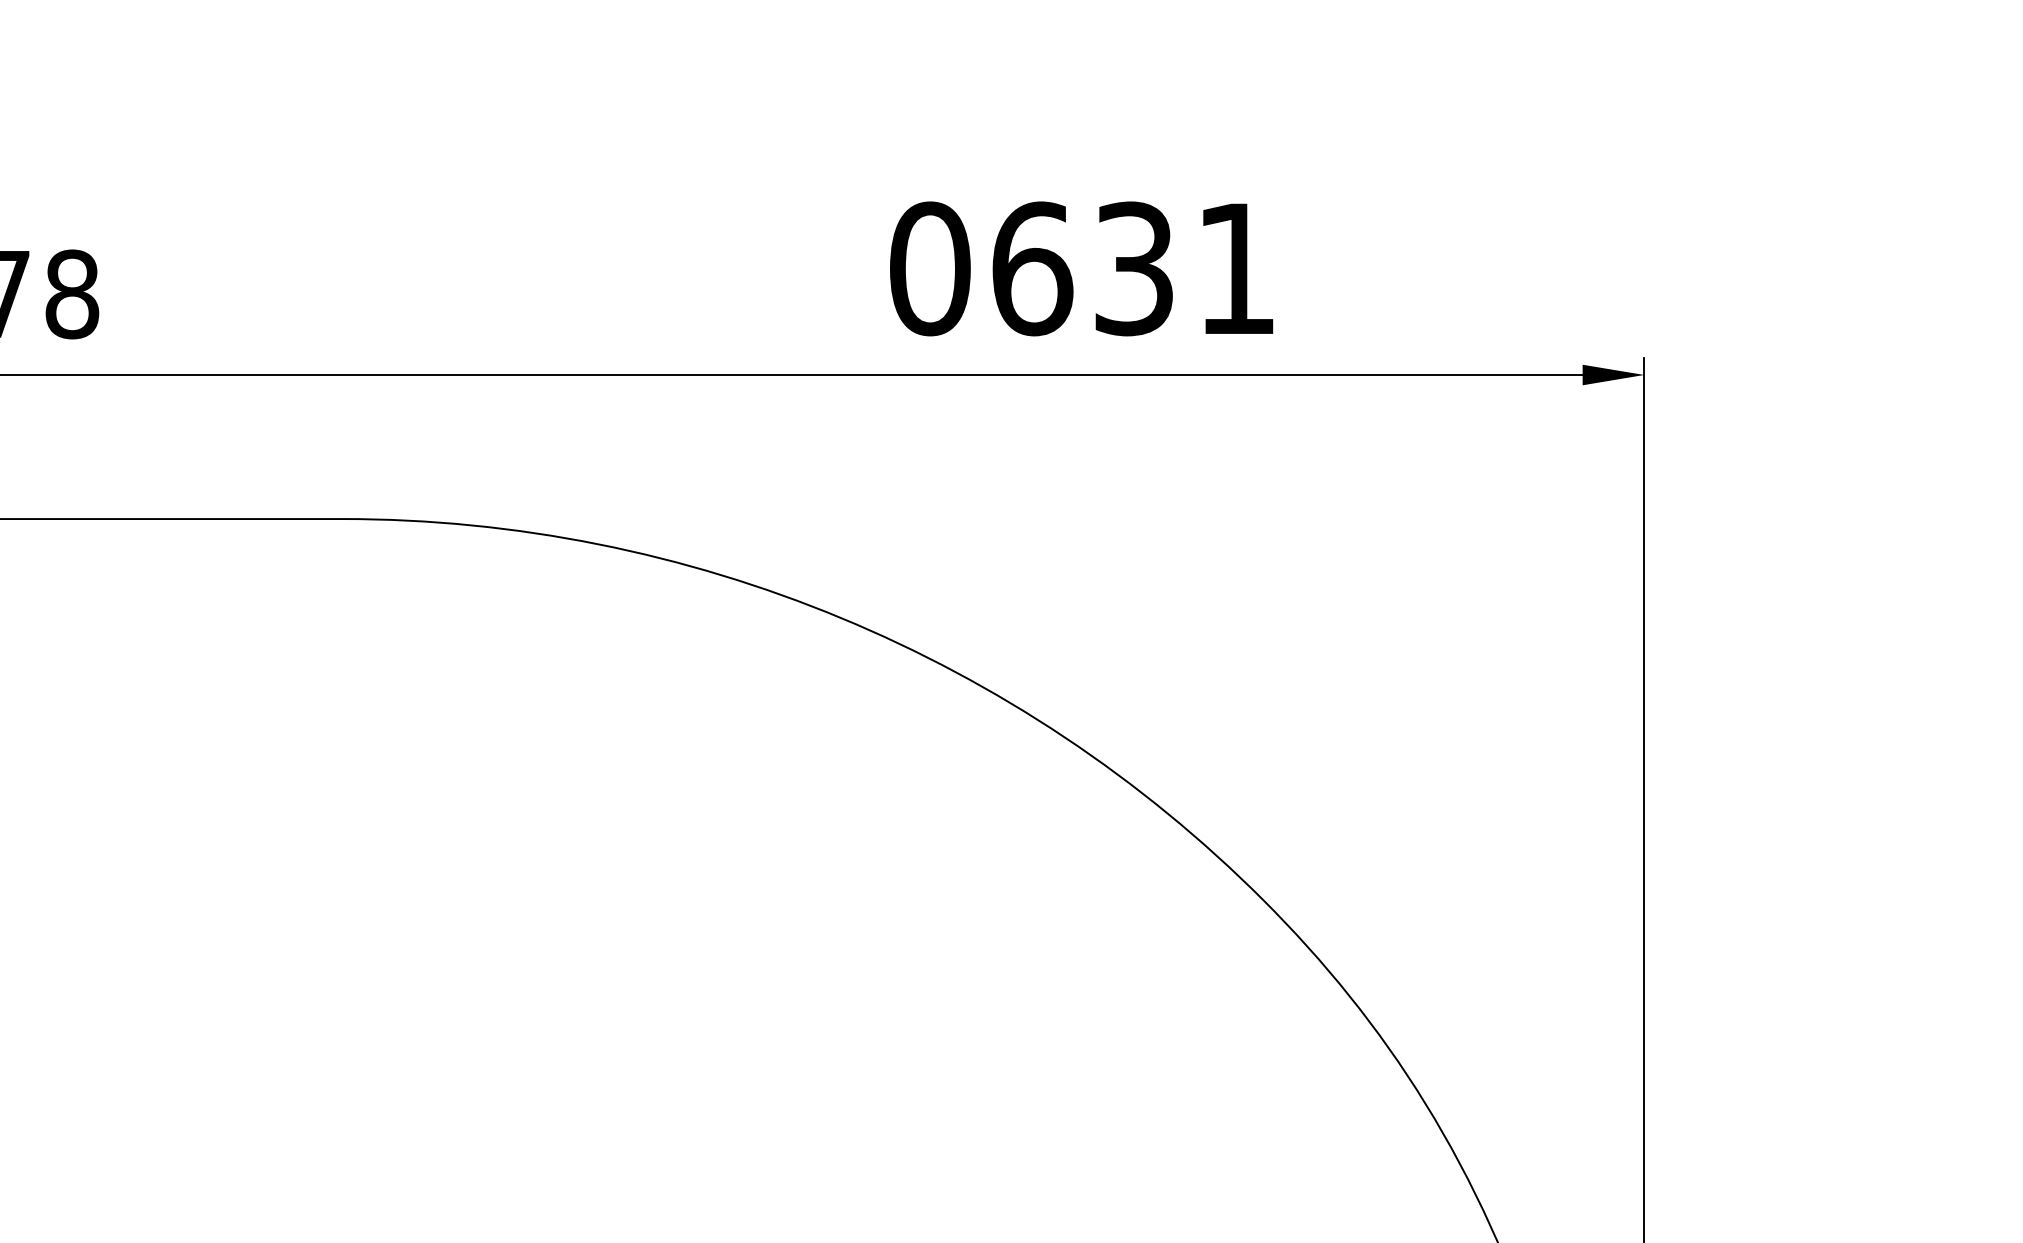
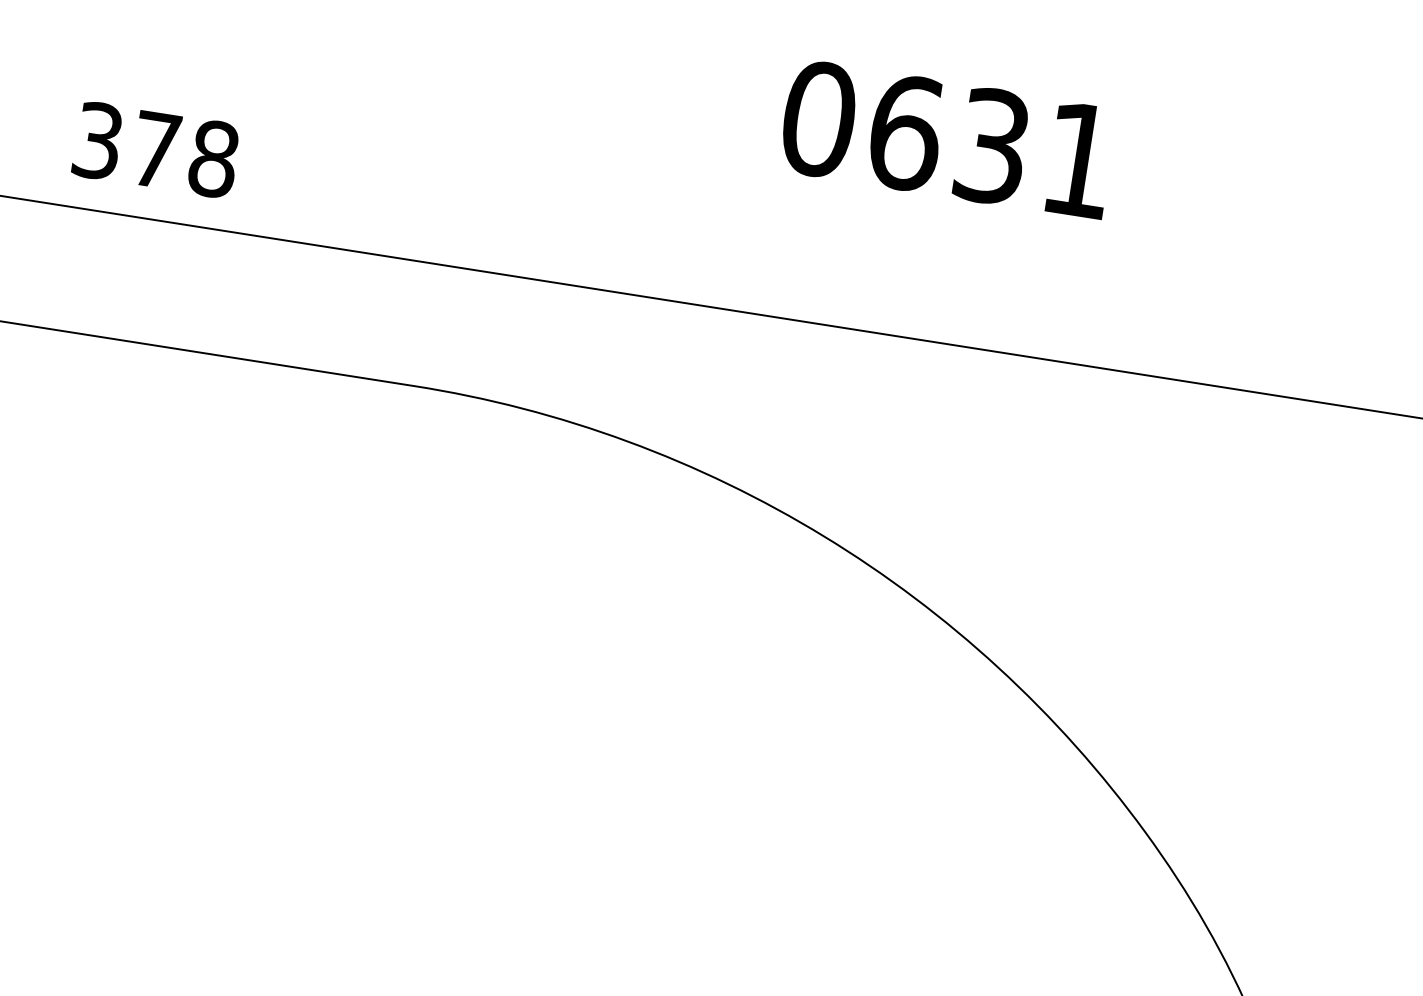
text: (1081, 268) -> (947, 139), moved

